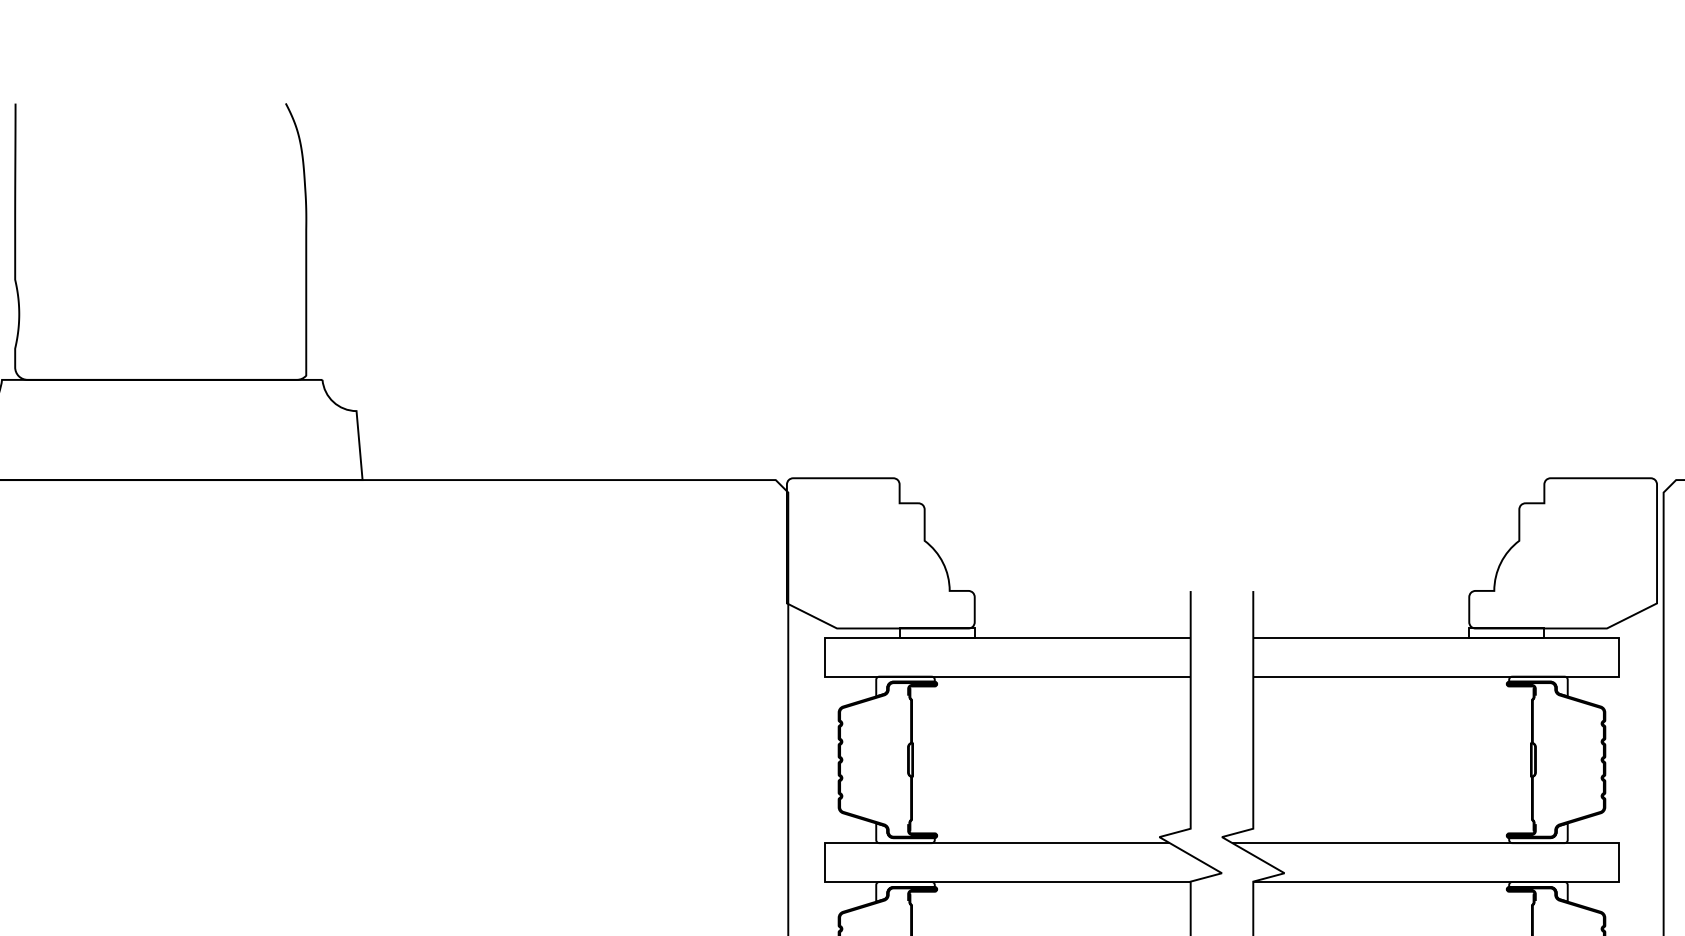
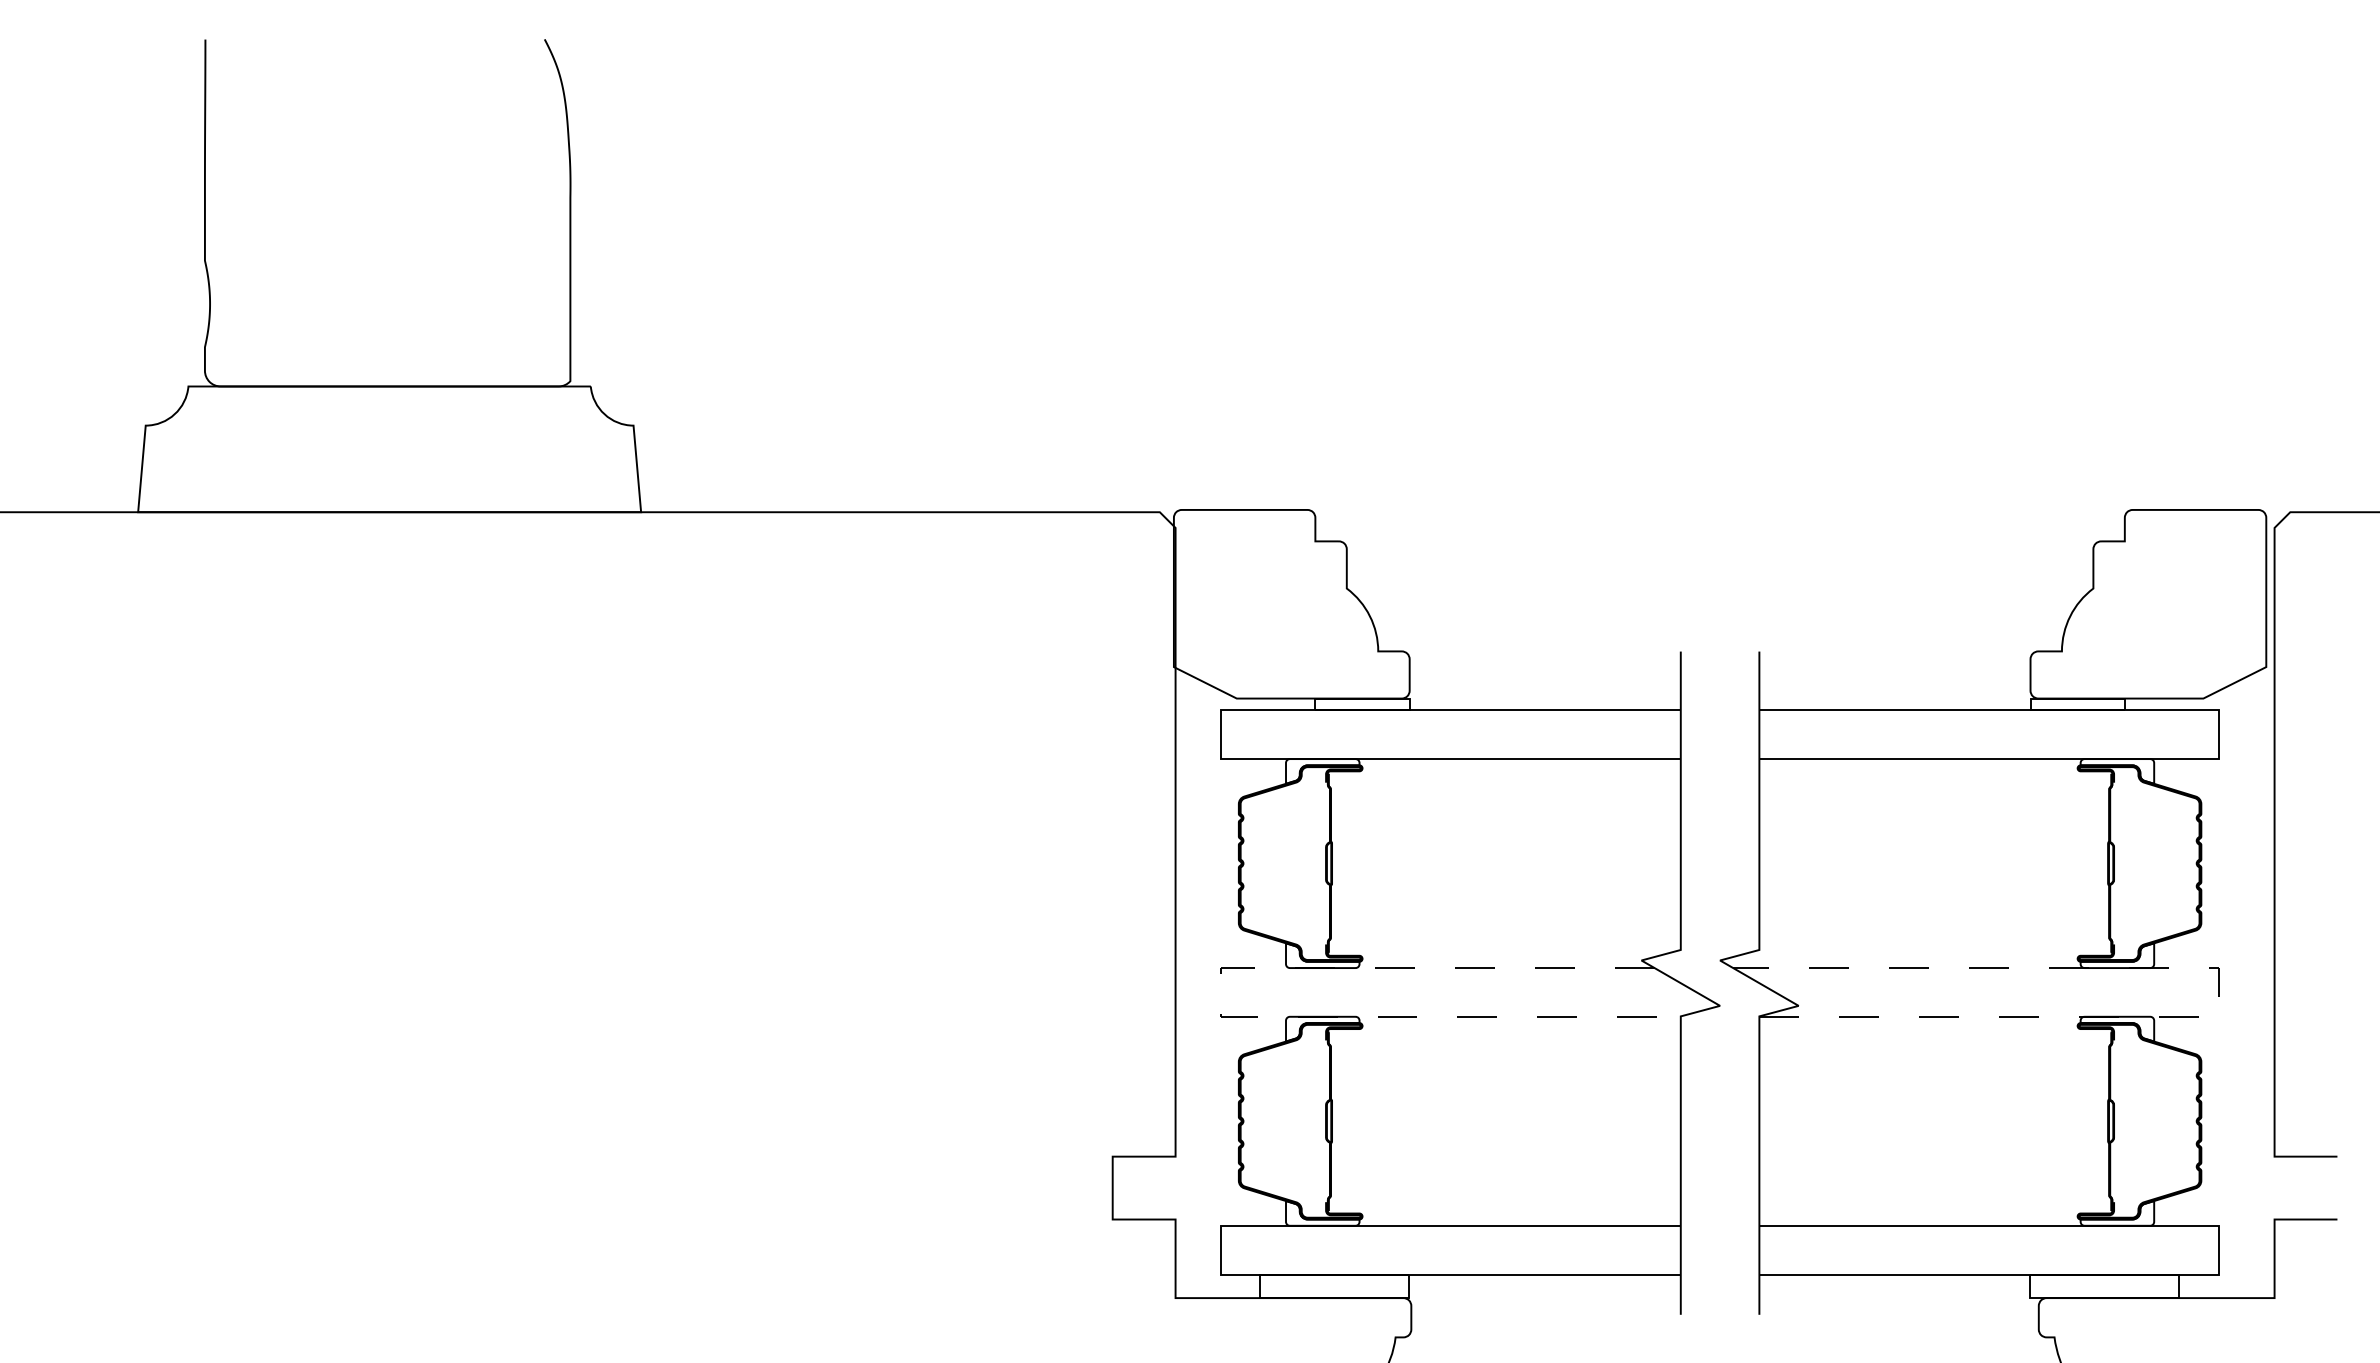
line: (1619, 852) -> (2219, 979), solid -> dashed
line: (824, 872) -> (1221, 1005), solid -> dashed

